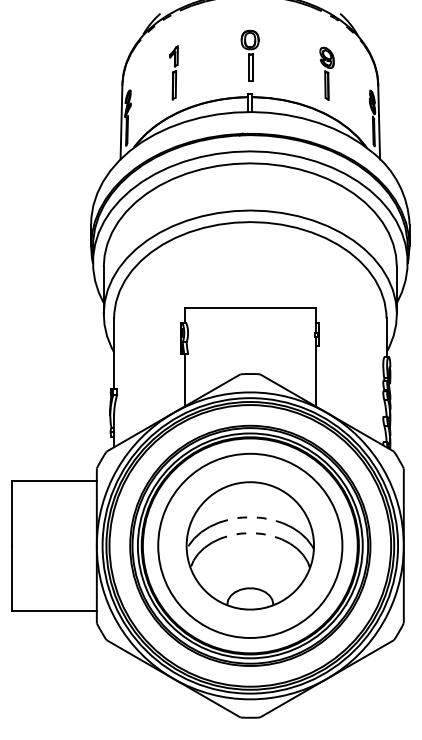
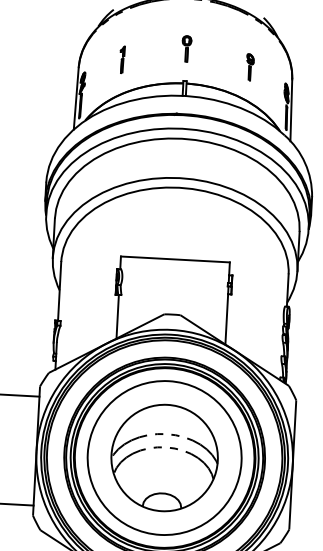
part: (249, 55) -> (186, 48), size x0.6
part: (173, 72) -> (121, 59), size x0.6
part: (326, 73) -> (249, 67), size x0.6

